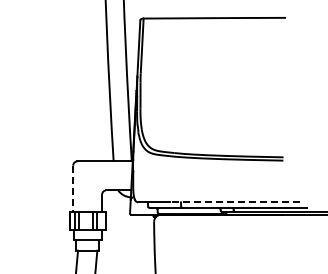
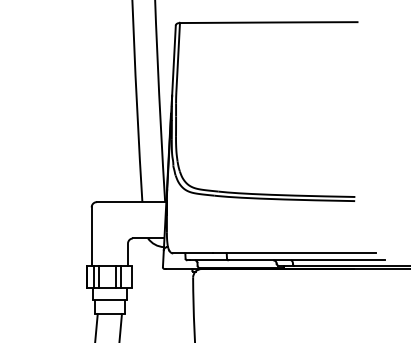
line: (73, 189) -> (92, 237), dashed -> solid
line: (234, 202) -> (293, 253), dashed -> solid

